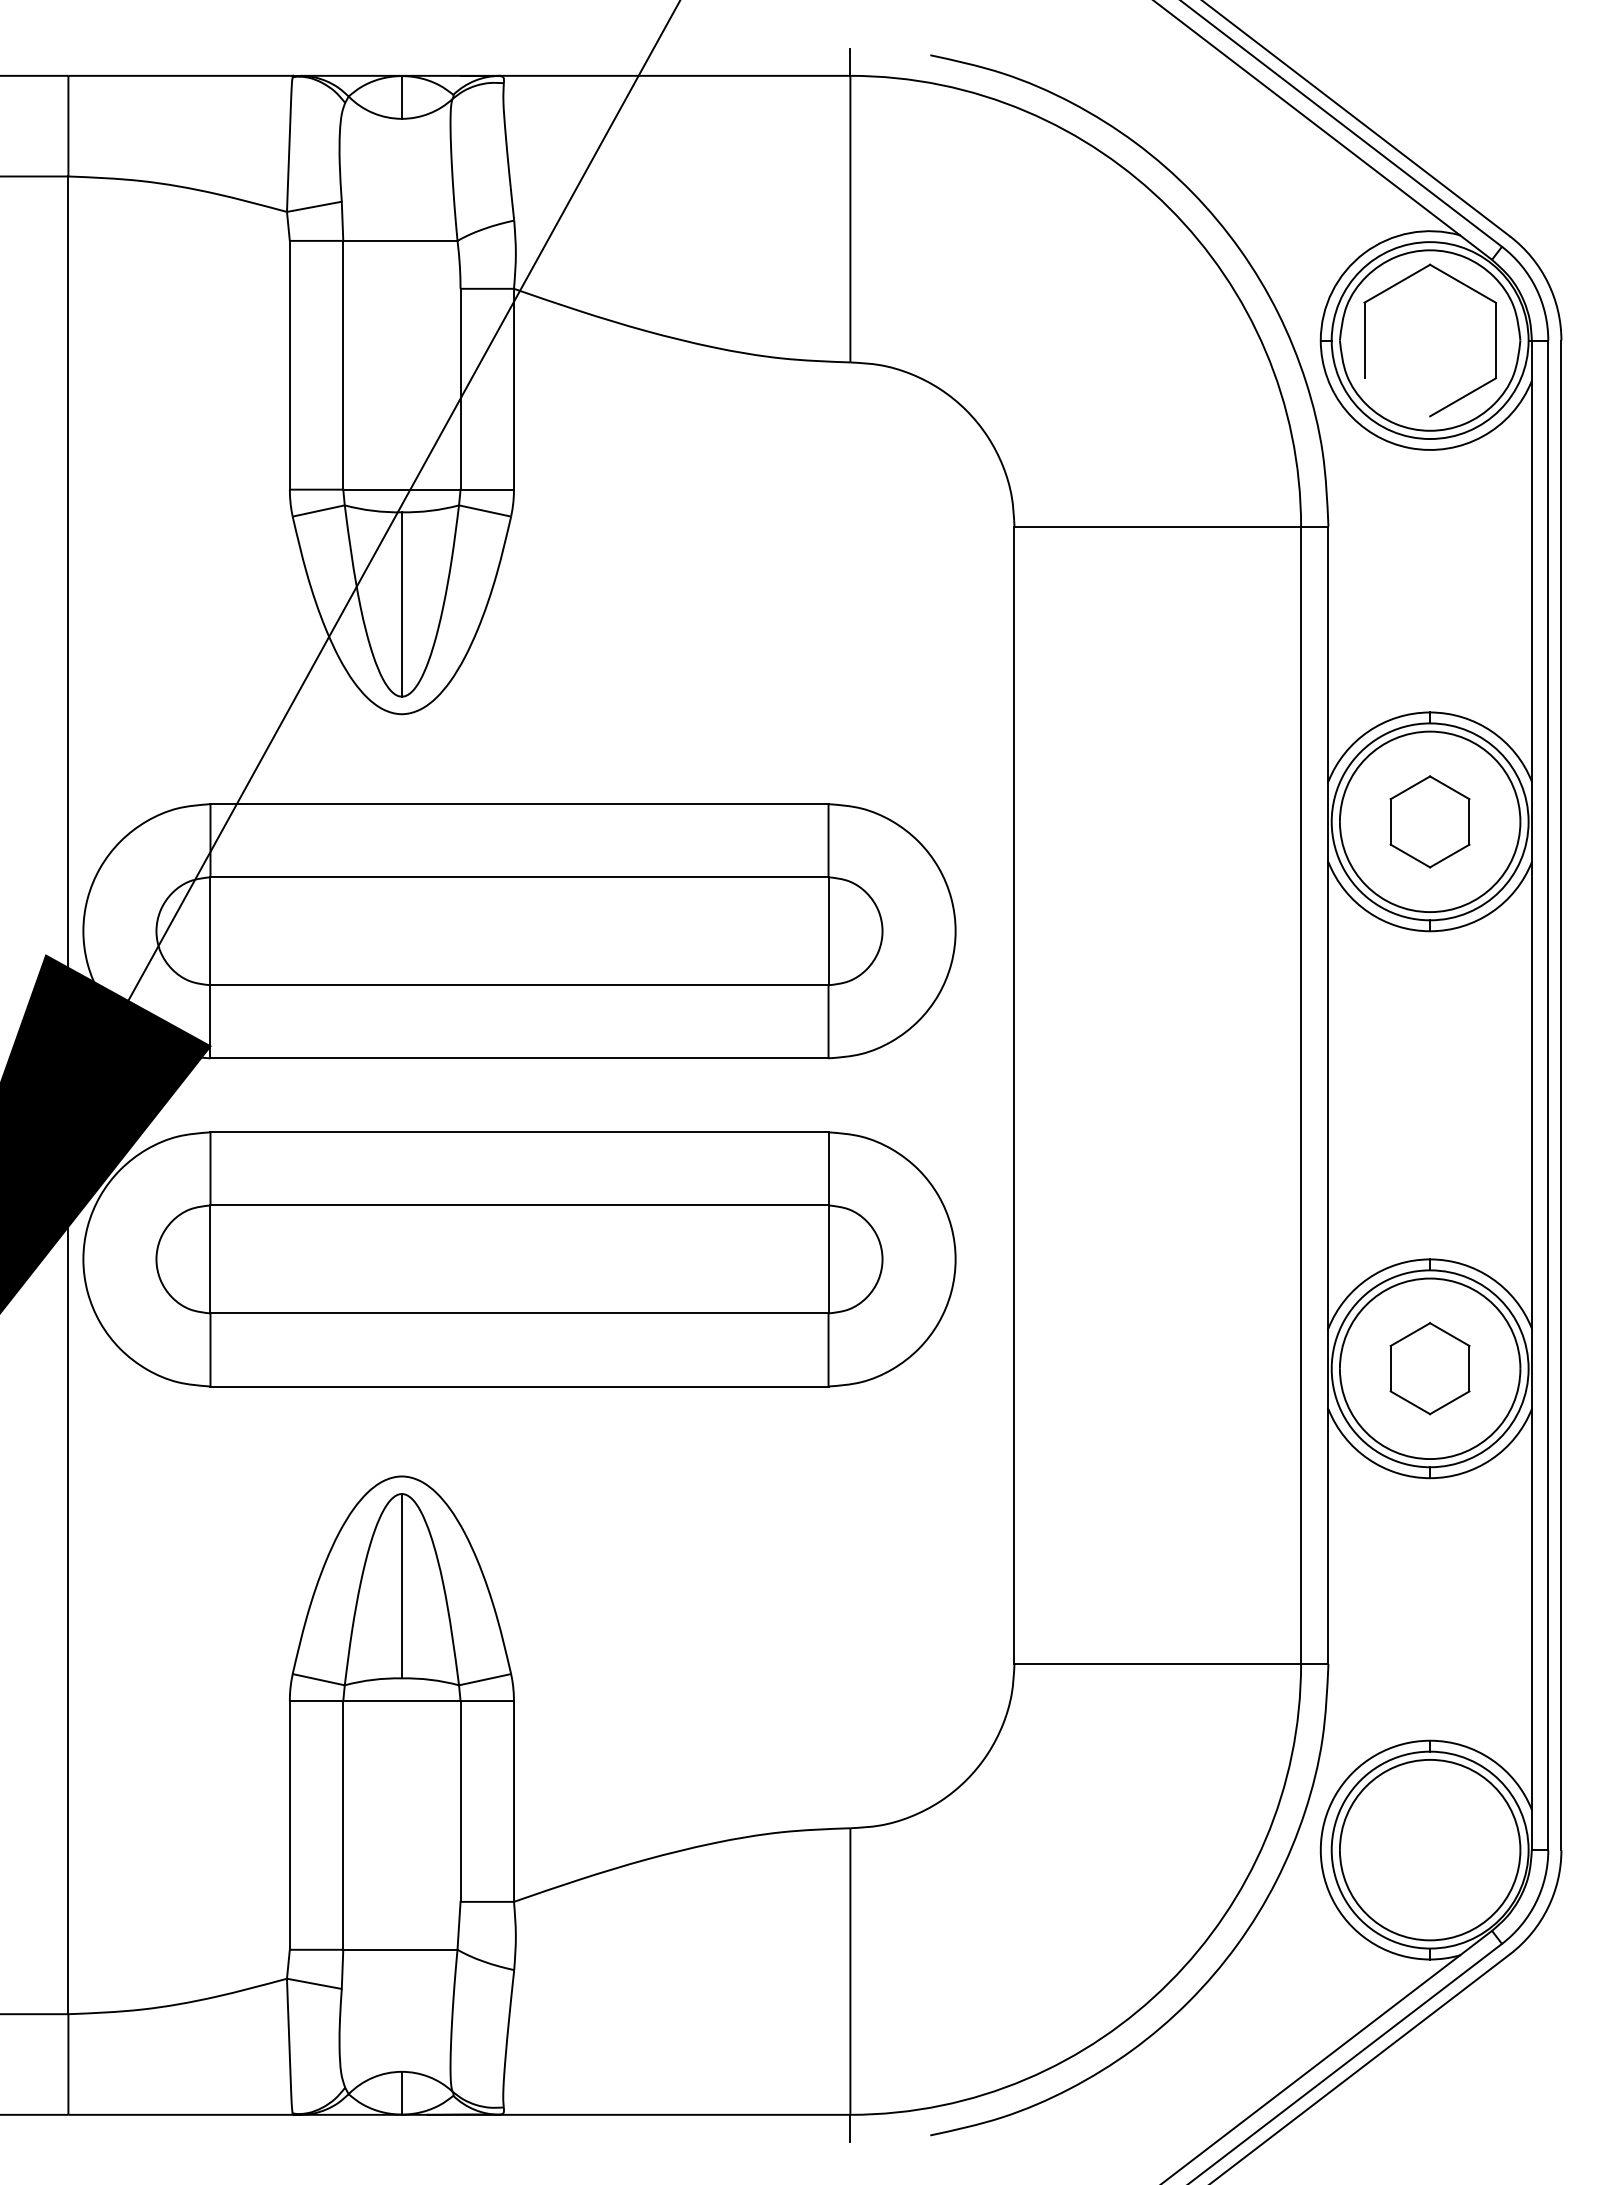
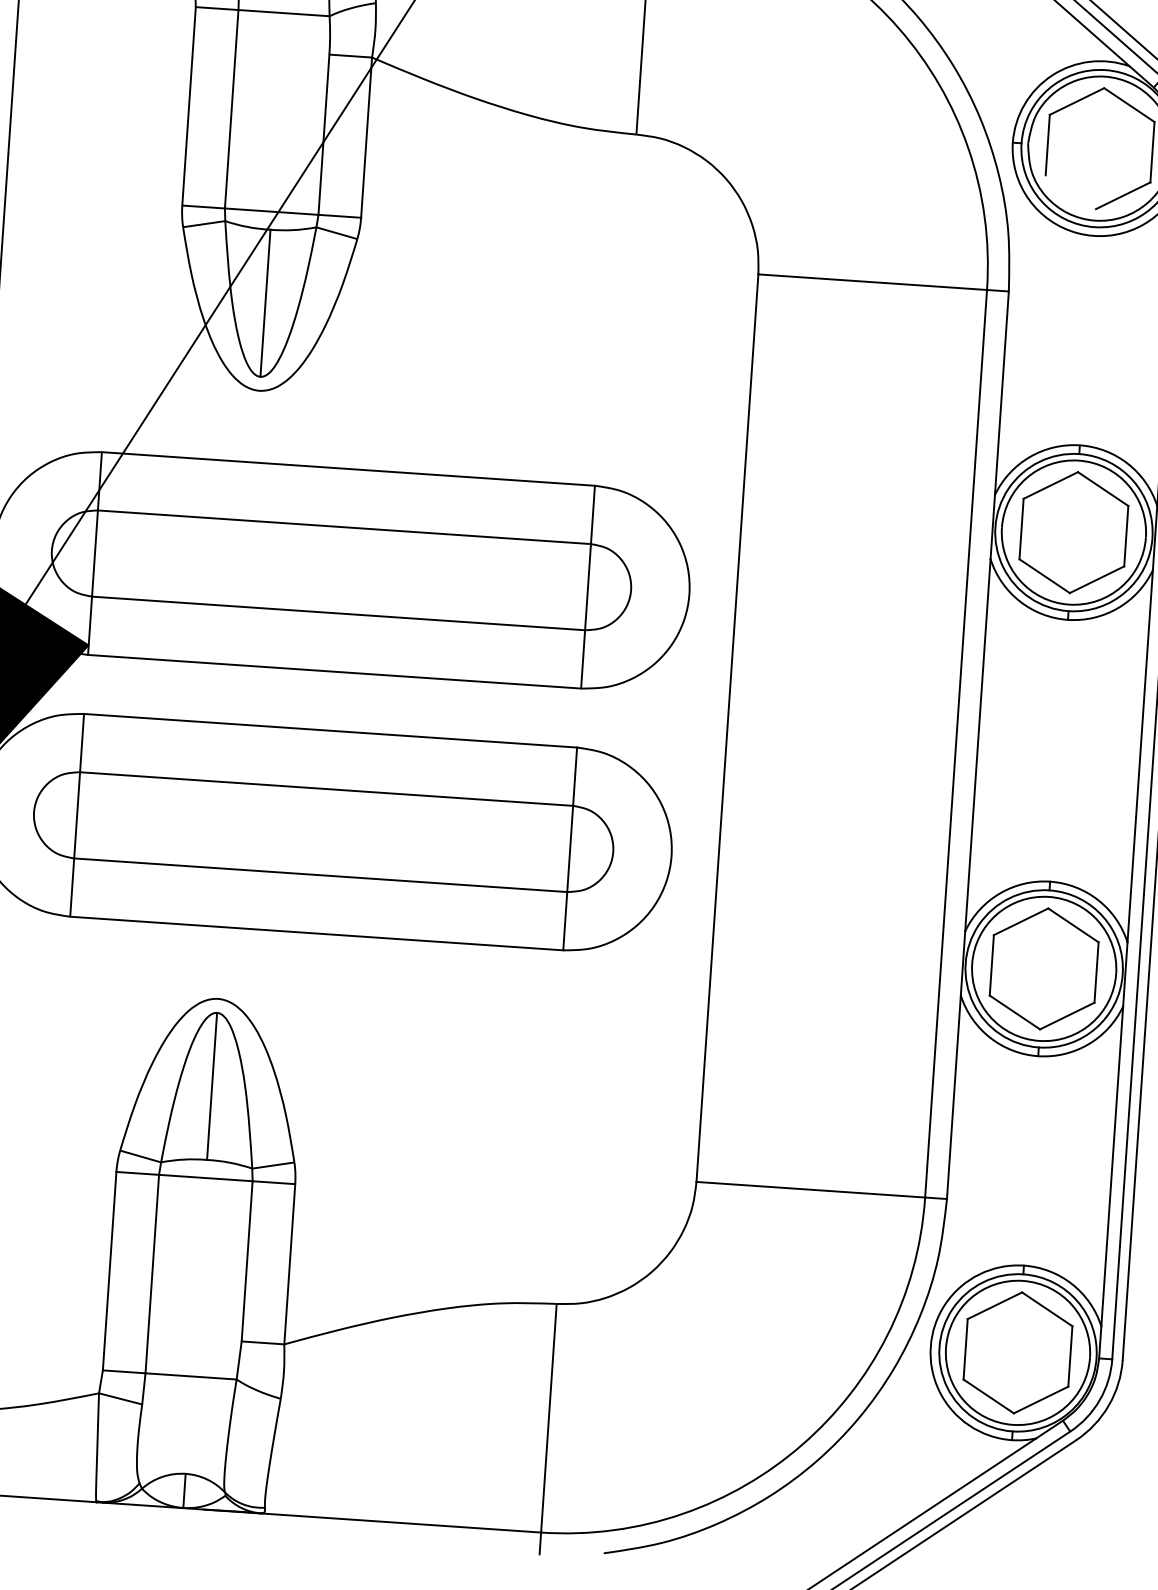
part: (1429, 821) -> (1073, 532), size x1.67
part: (1429, 1368) -> (1043, 968), size x1.67
part: (1429, 1849) -> (1017, 1352), added

